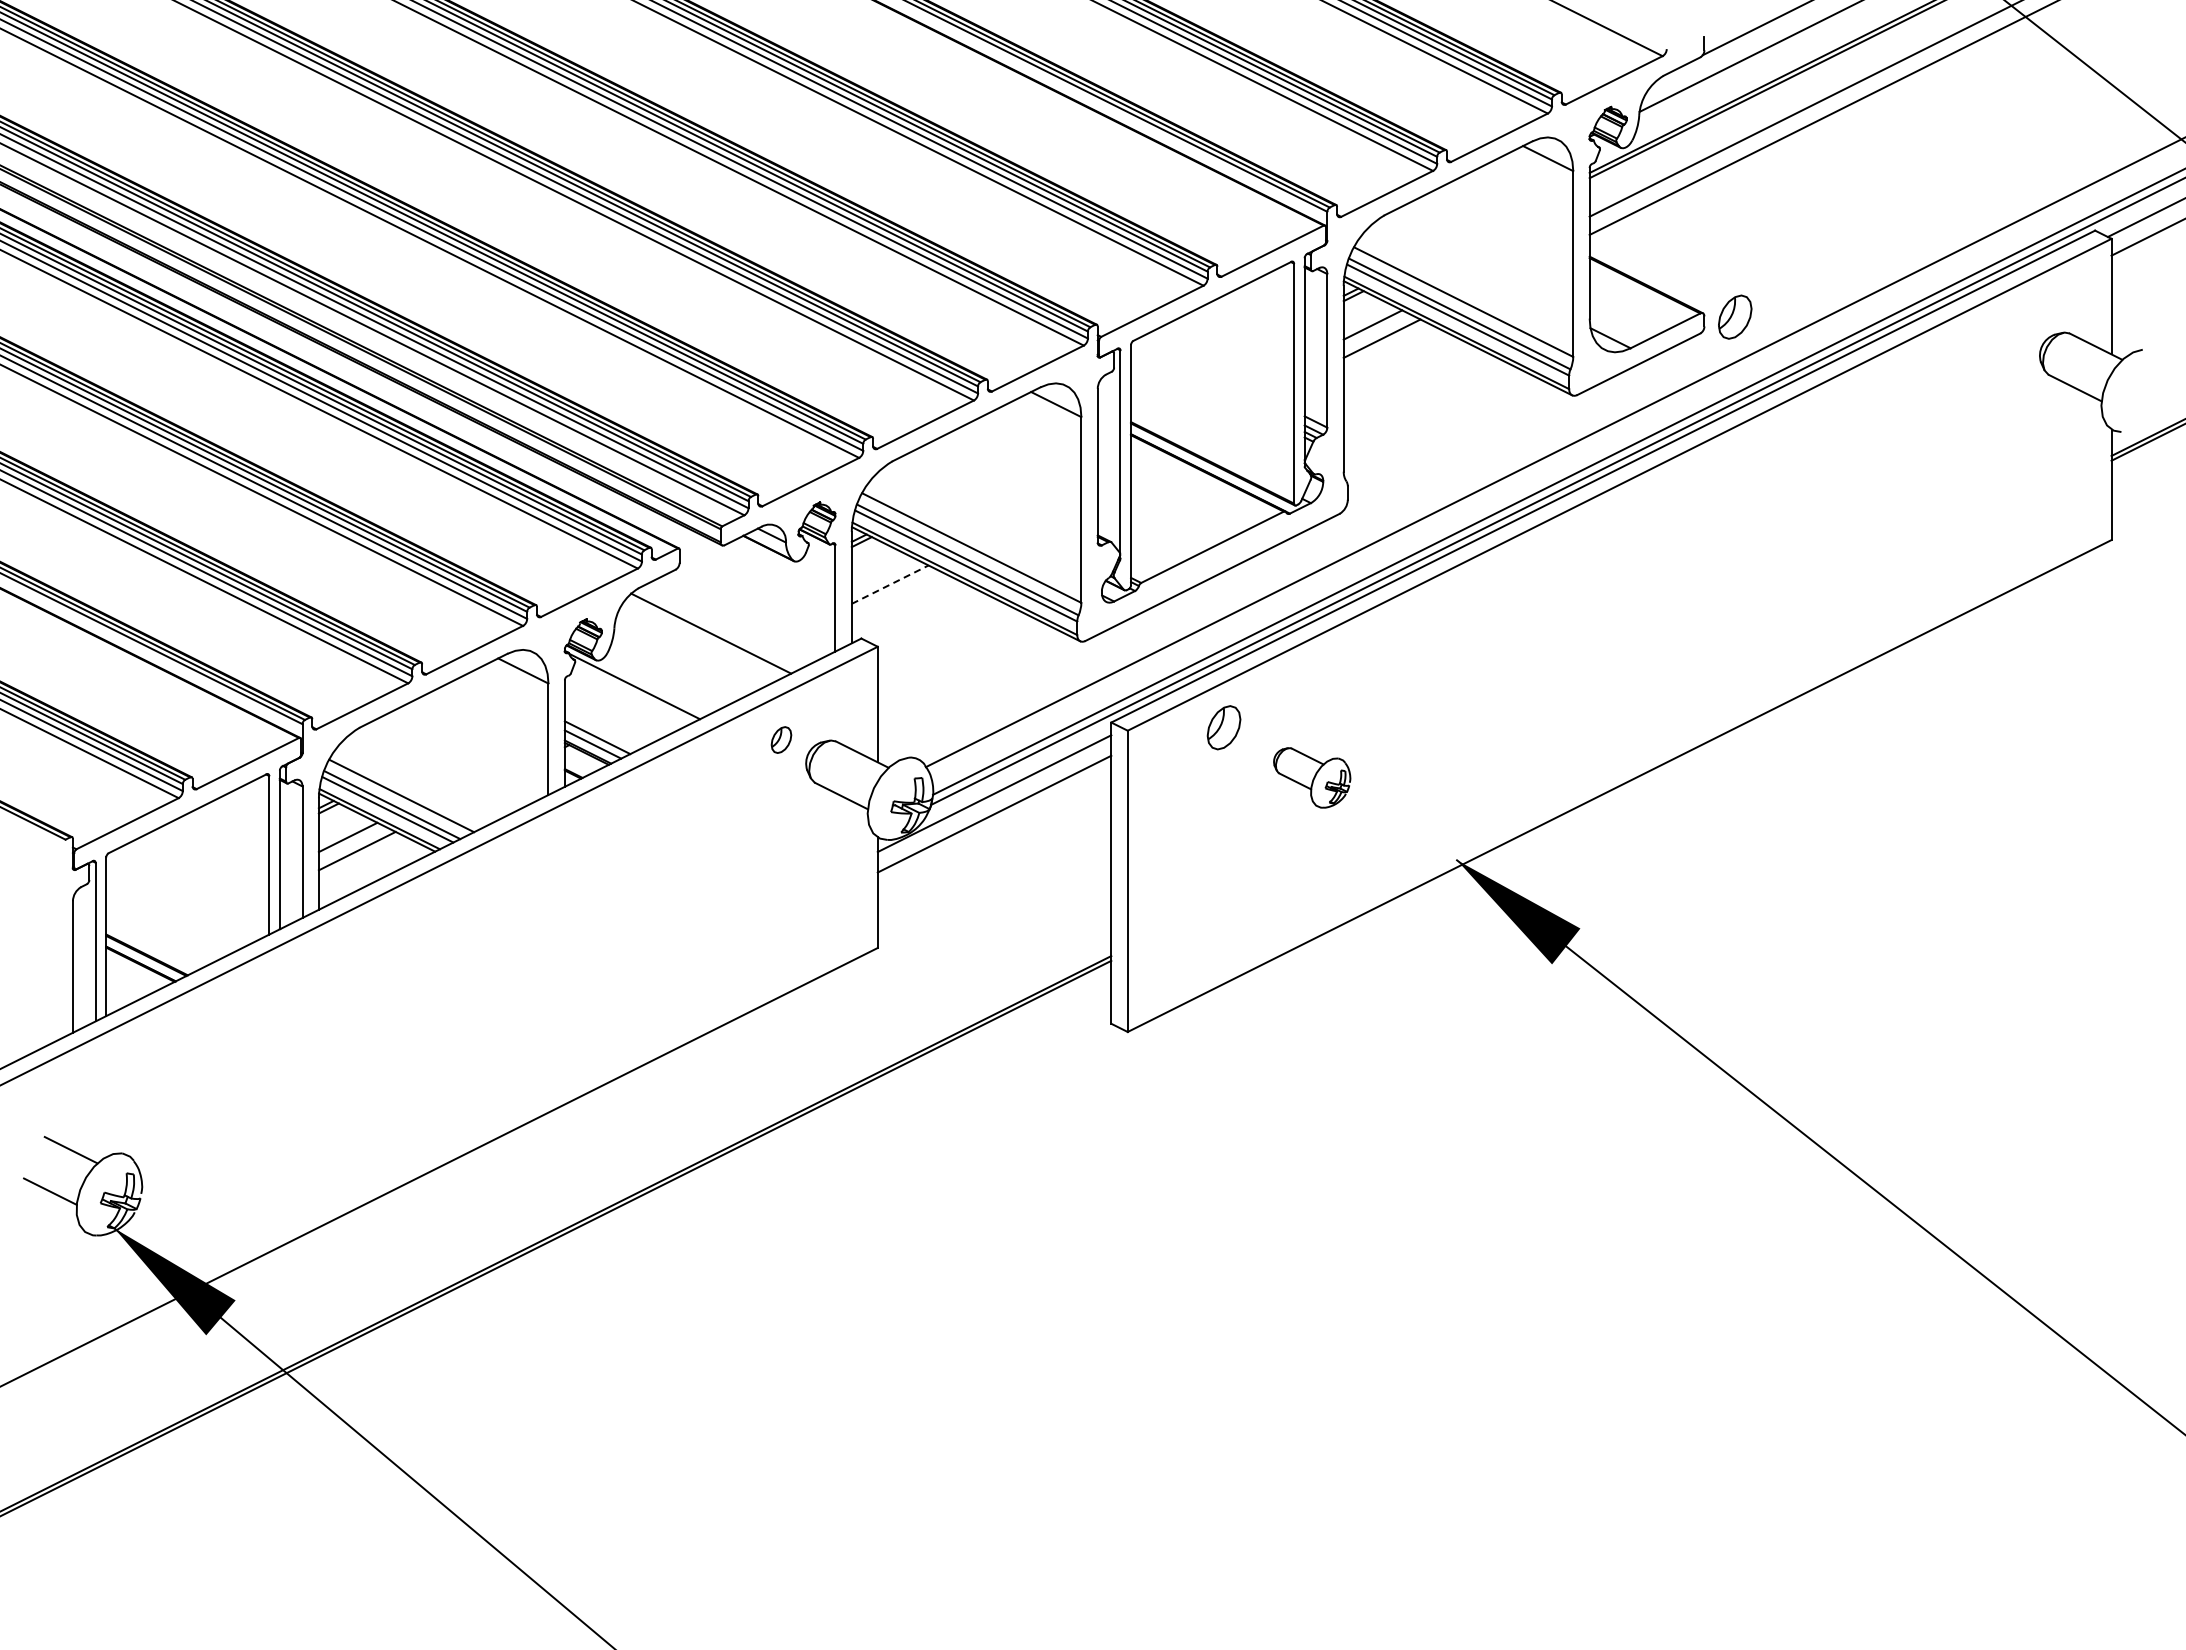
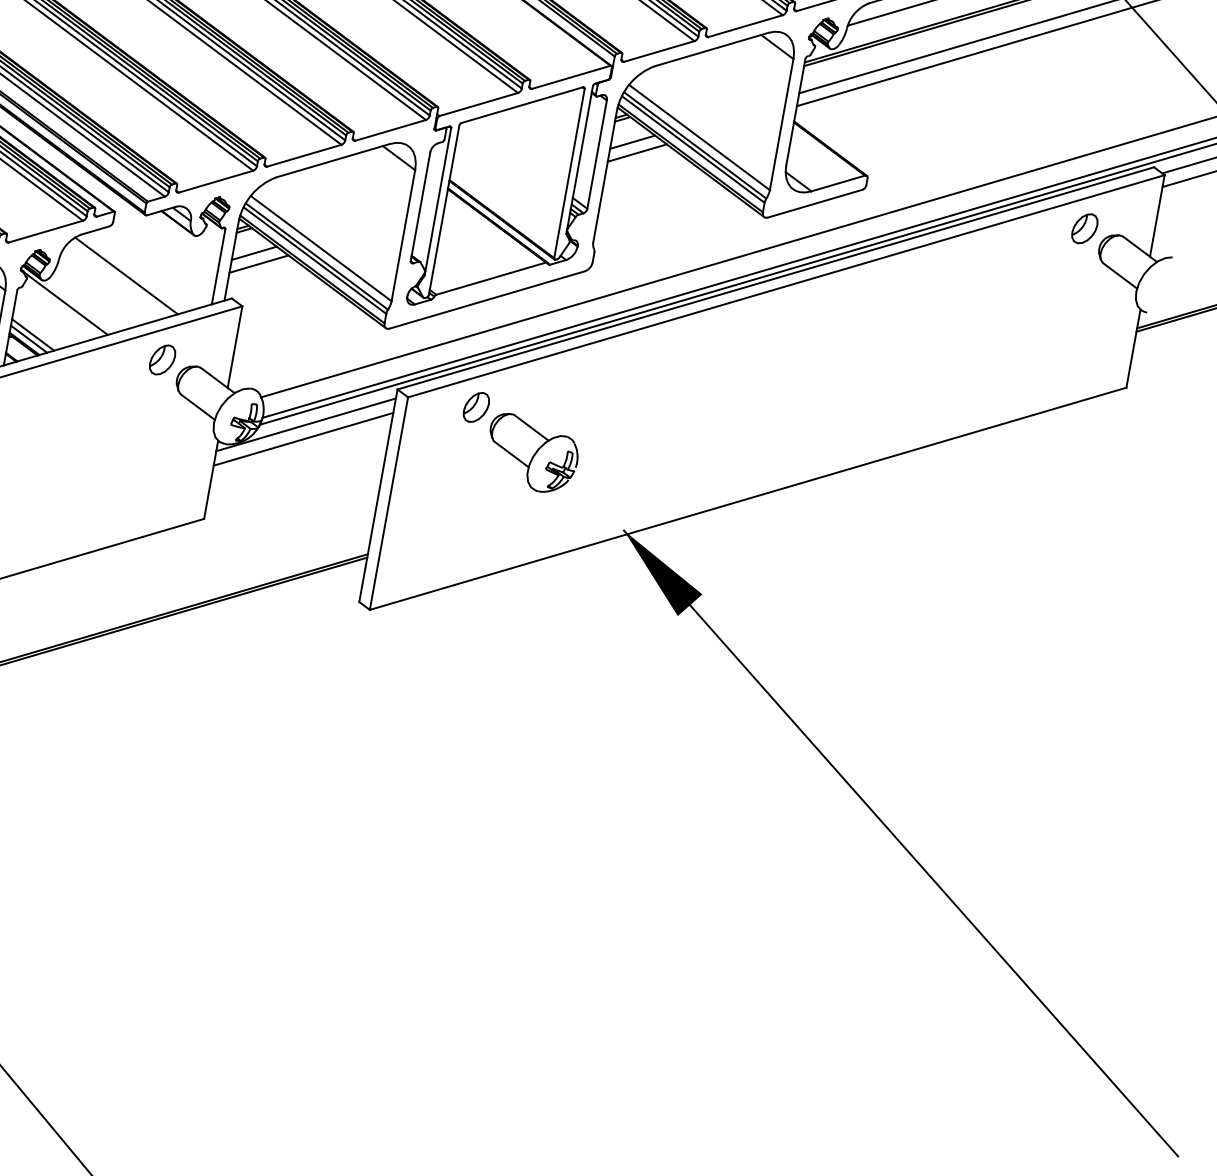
part: (1735, 316) -> (1085, 228), moved
line: (880, 570) -> (253, 252), added
line: (890, 584) -> (259, 264), dashed -> solid
part: (781, 739) -> (162, 359), size x1.67
part: (1311, 777) -> (531, 453), size x1.67

